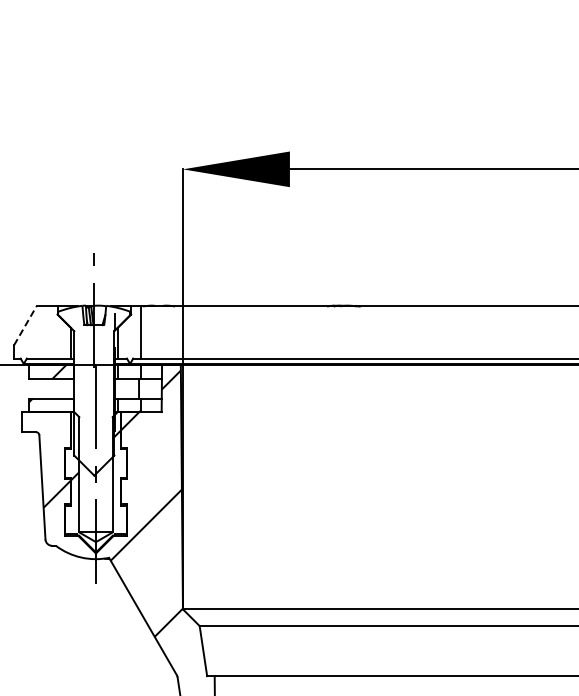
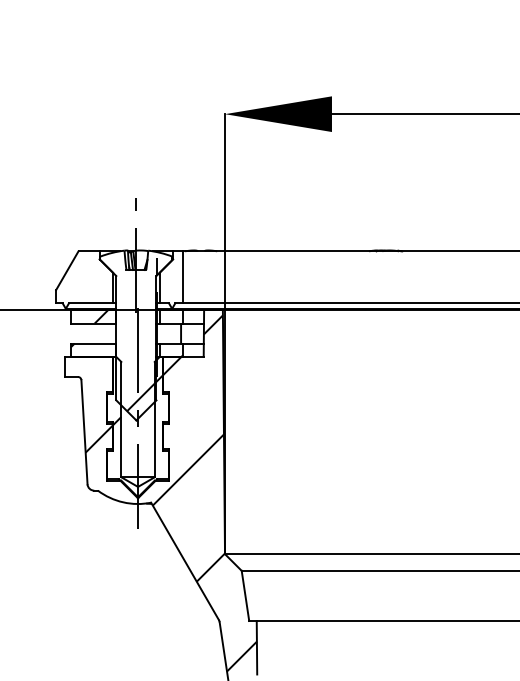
line: (25, 325) -> (67, 270), dashed -> solid
hatch: (99, 451) -> (141, 396), added

